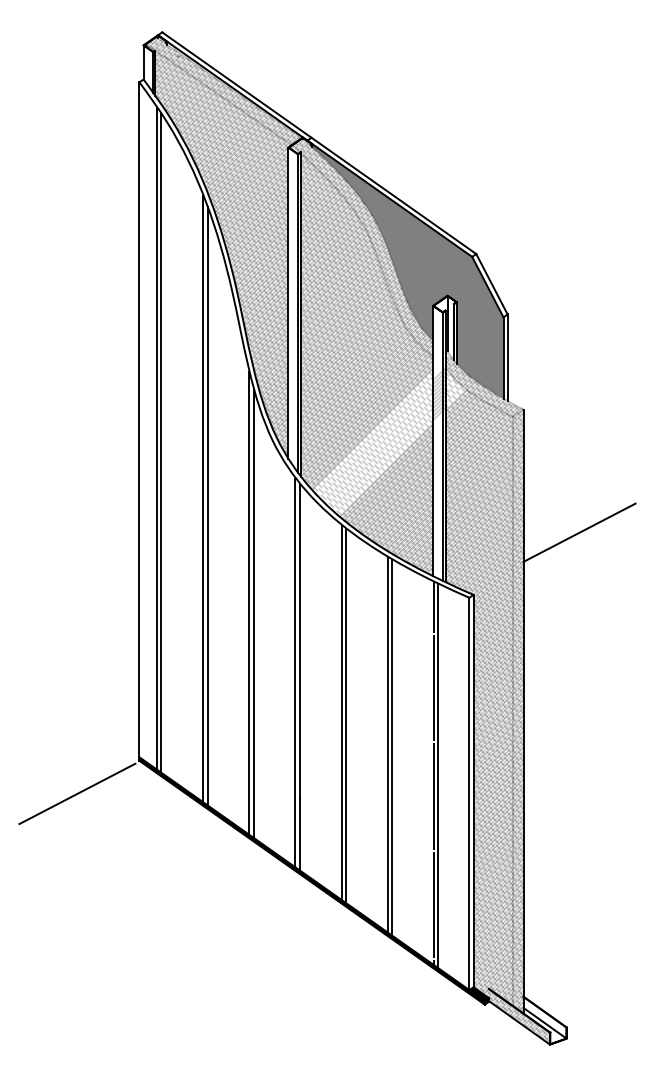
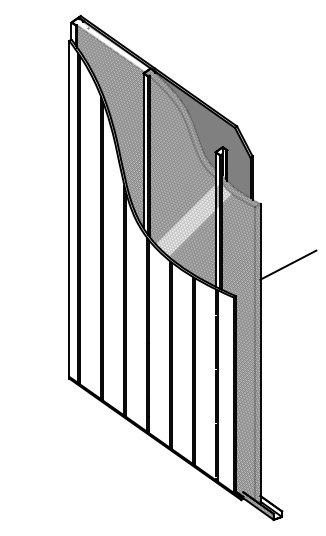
hatch: (224, 91) -> (111, 45), removed
line: (77, 794) -> (38, 395), removed

